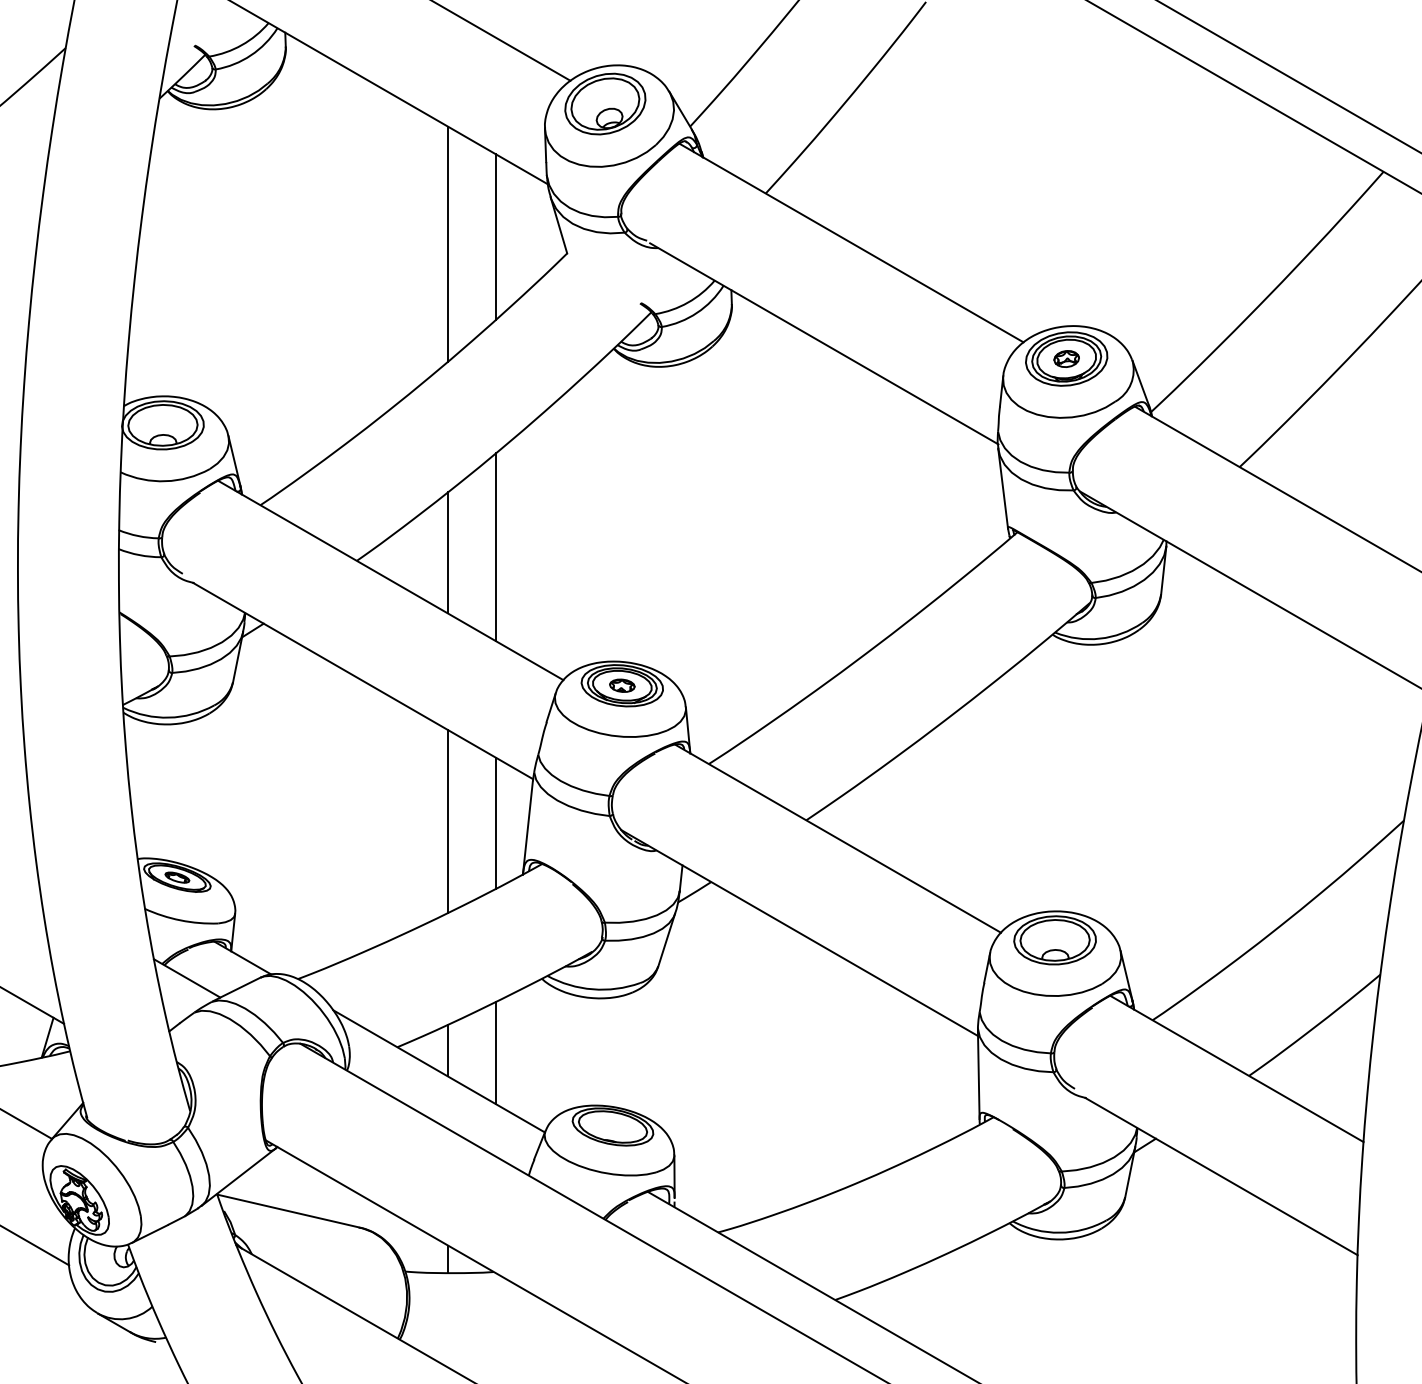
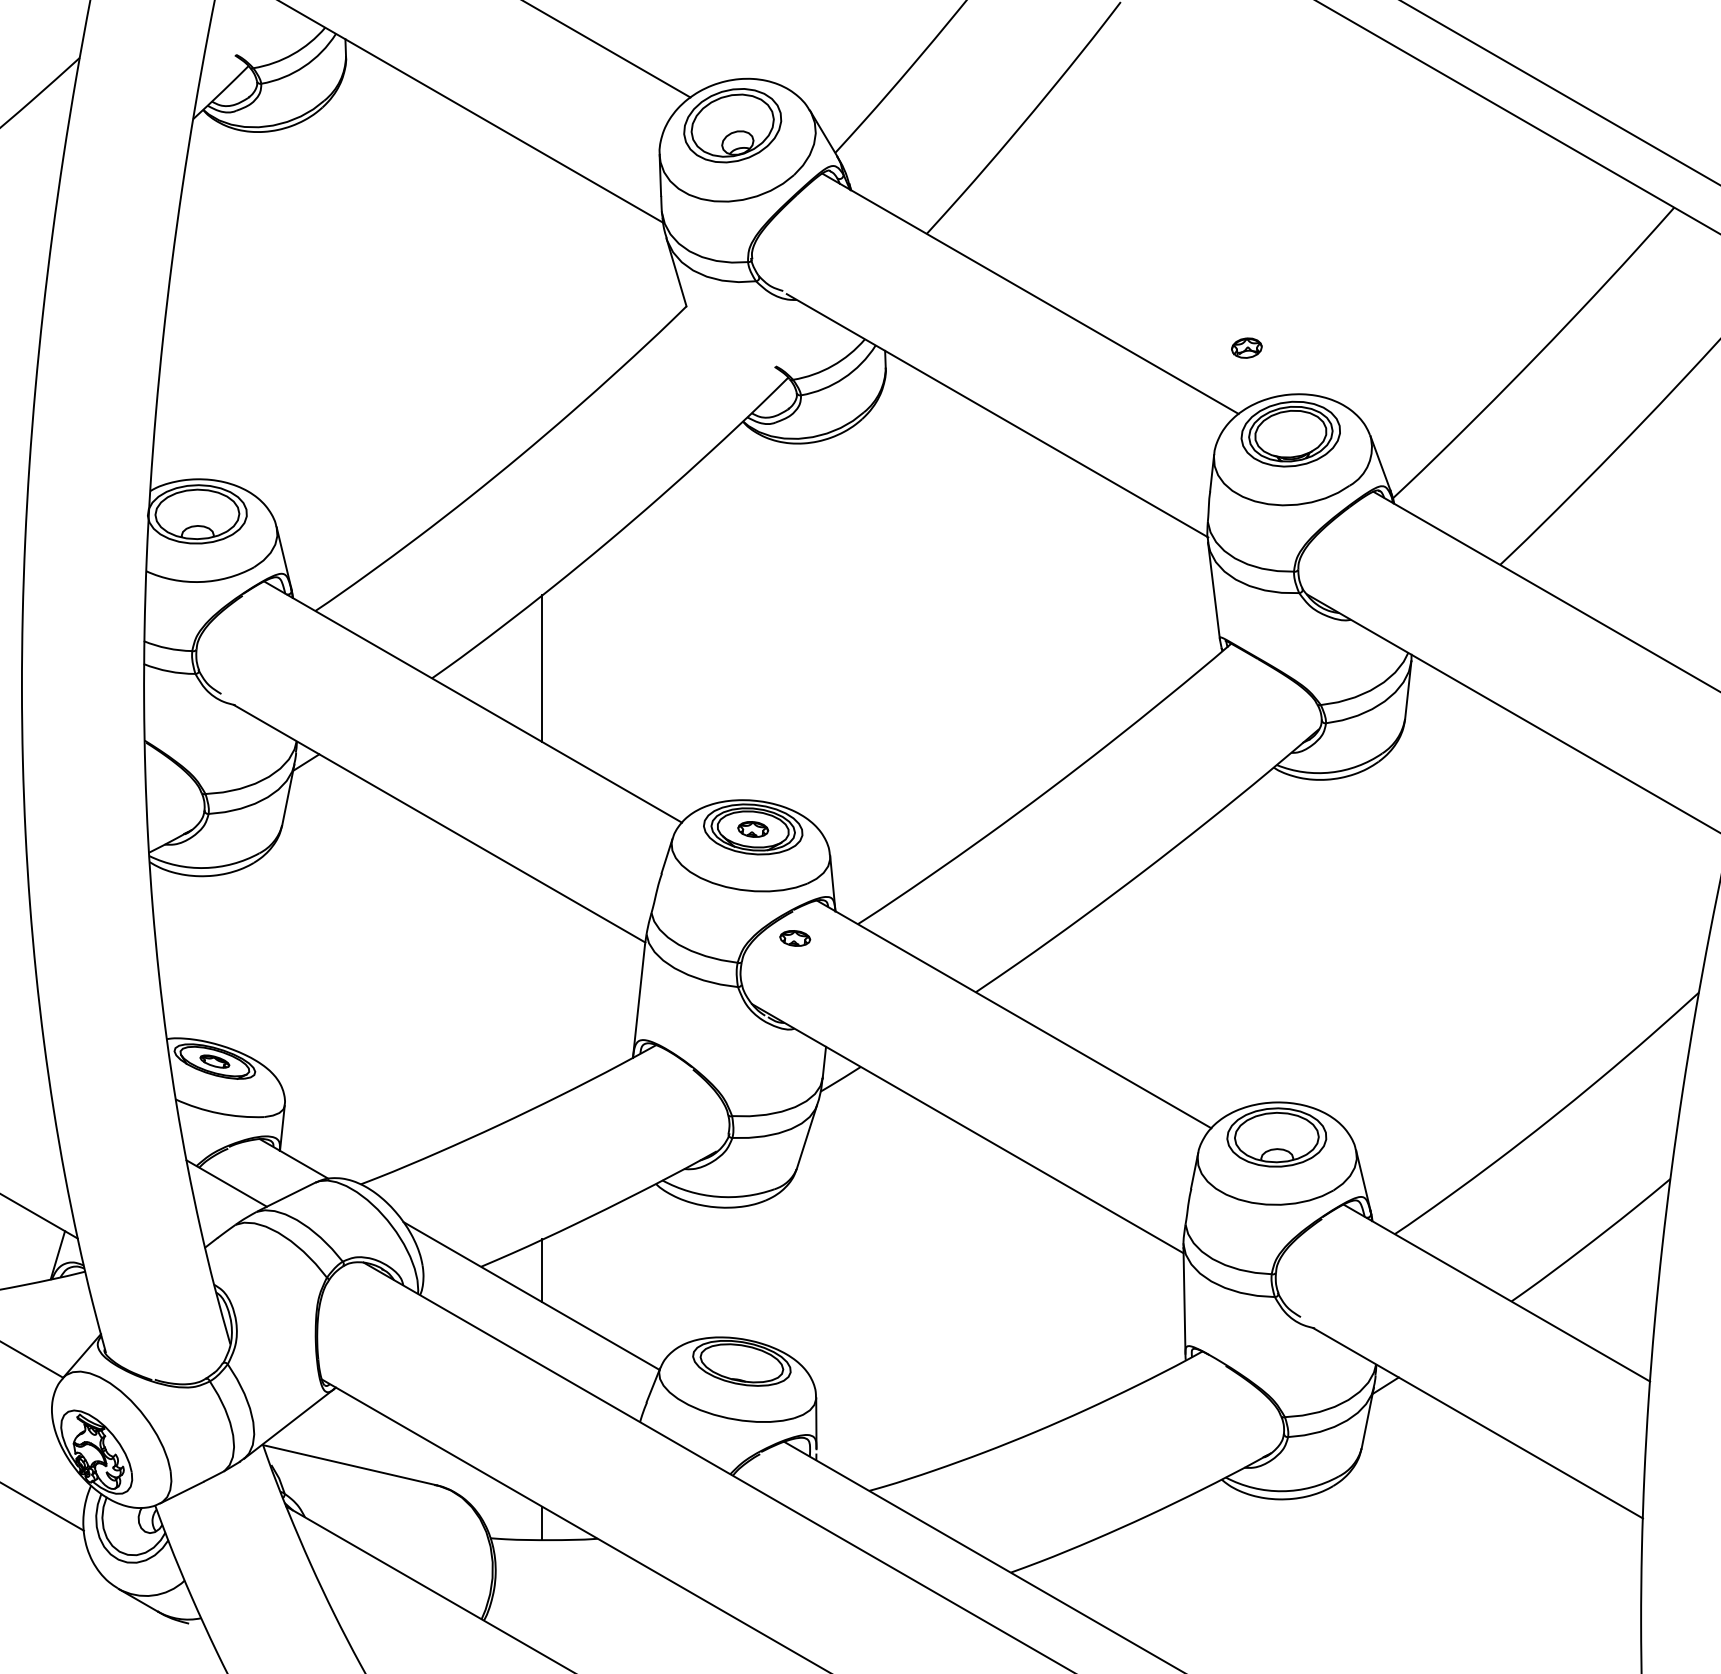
line: (496, 237) -> (600, 286), removed
line: (448, 243) -> (542, 294), removed
part: (1066, 358) -> (1246, 347), moved
line: (496, 546) -> (600, 661), removed
part: (657, 775) -> (795, 938), added
line: (448, 821) -> (542, 993), removed
line: (496, 823) -> (600, 995), removed
line: (496, 1052) -> (600, 1273), removed

